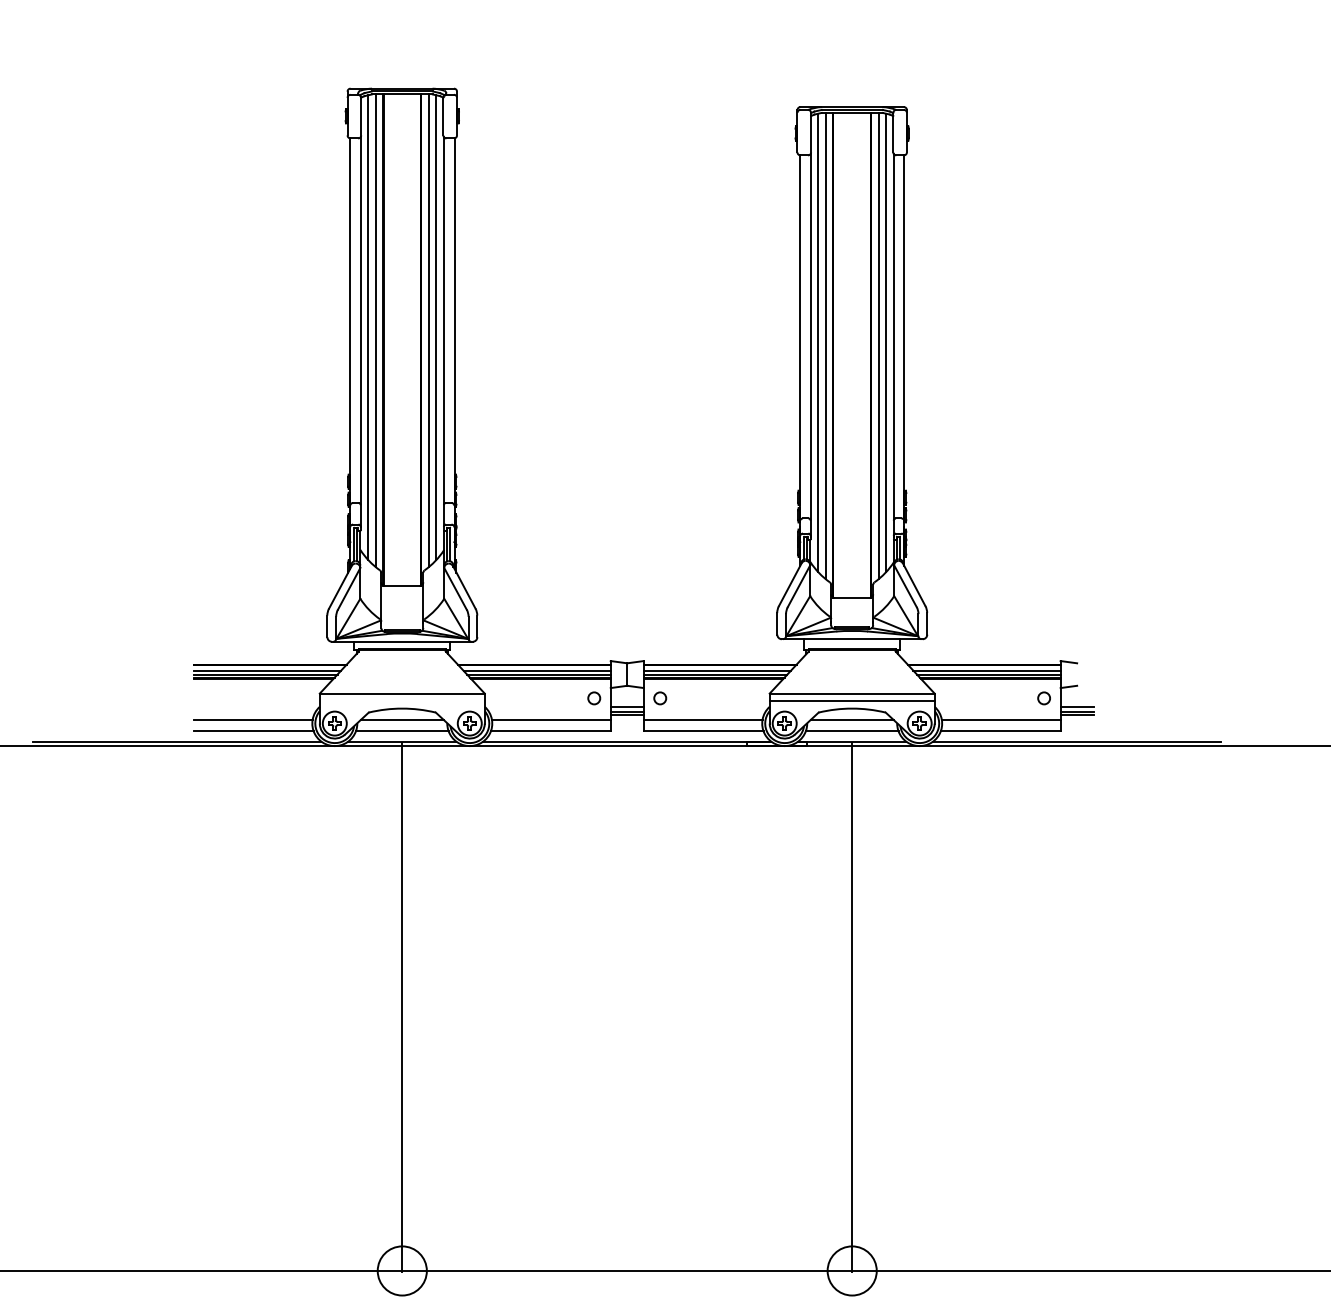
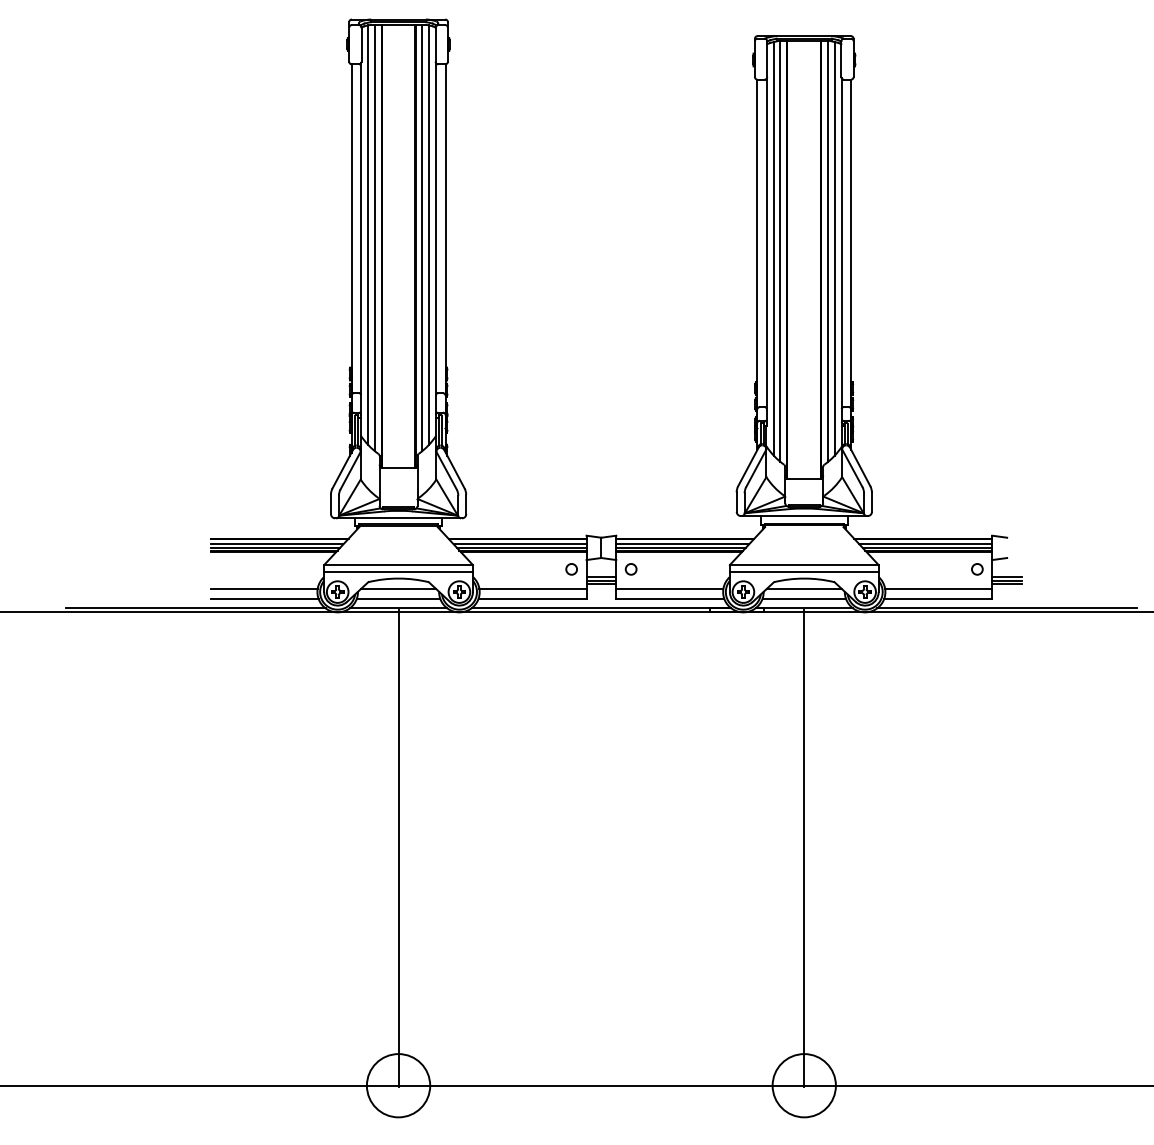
line: (401, 701) -> (397, 572), added
circle: (402, 1270) -> (398, 1085), size x1.43
circle: (852, 1270) -> (804, 1085), size x1.43

